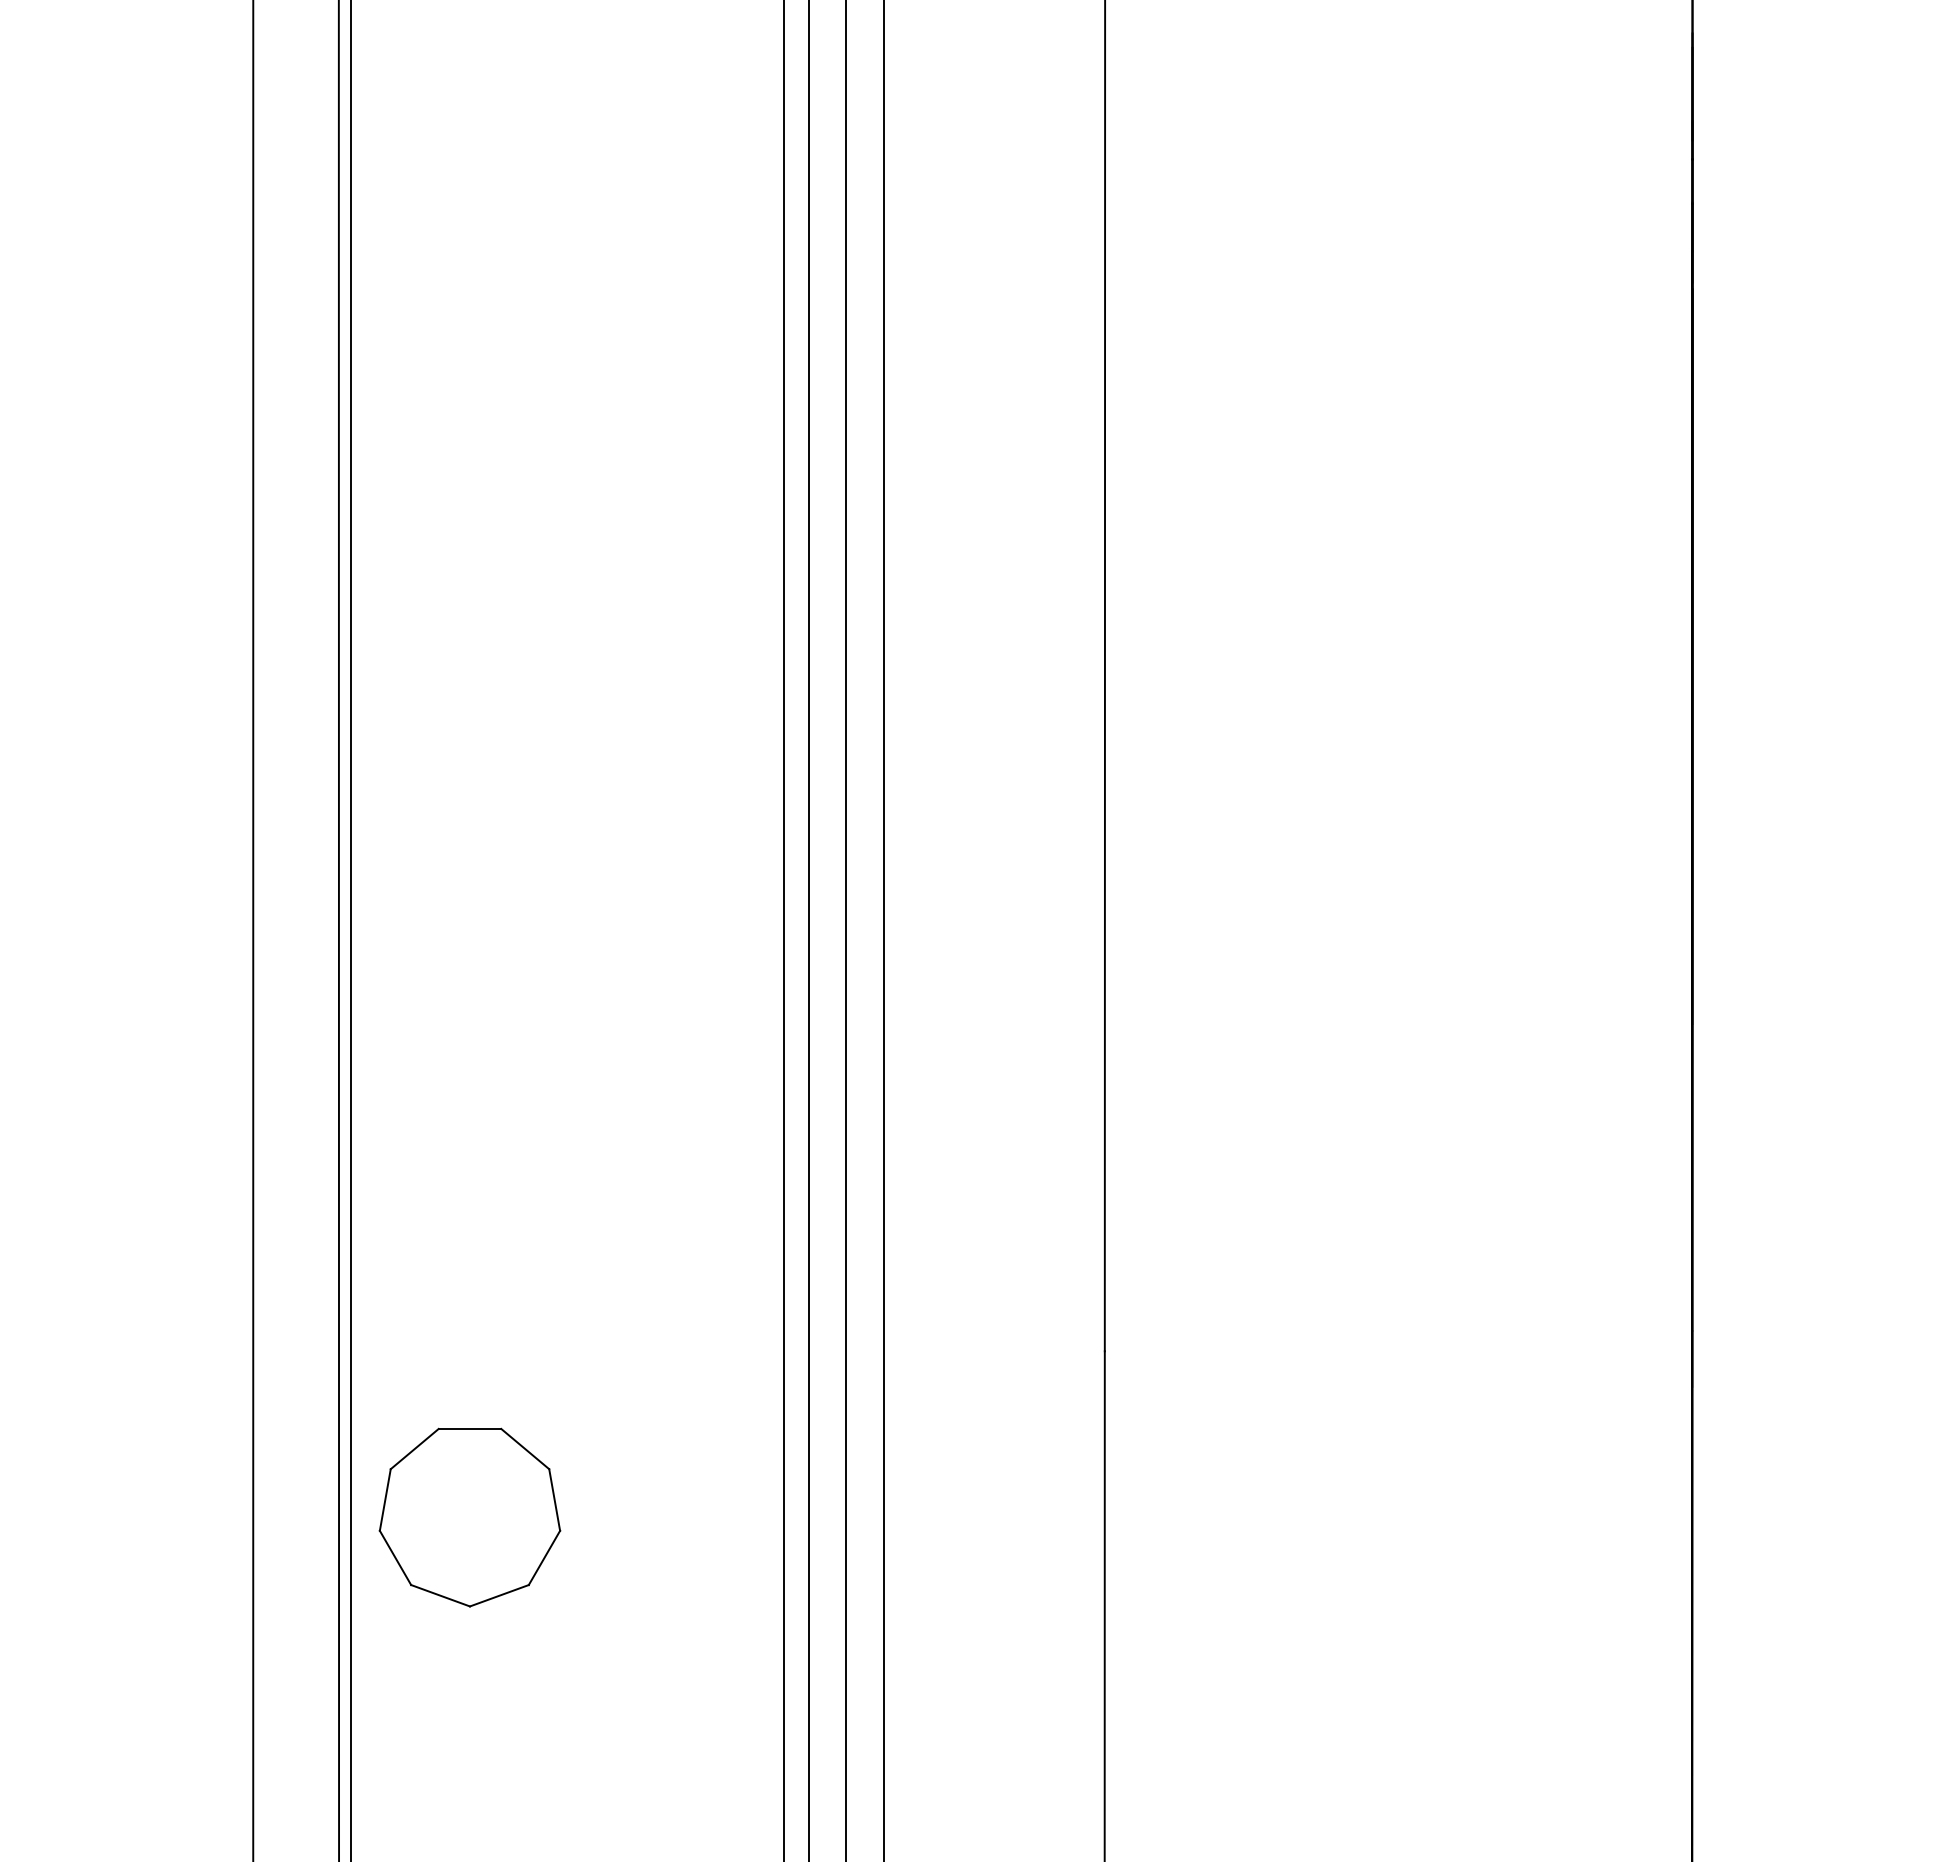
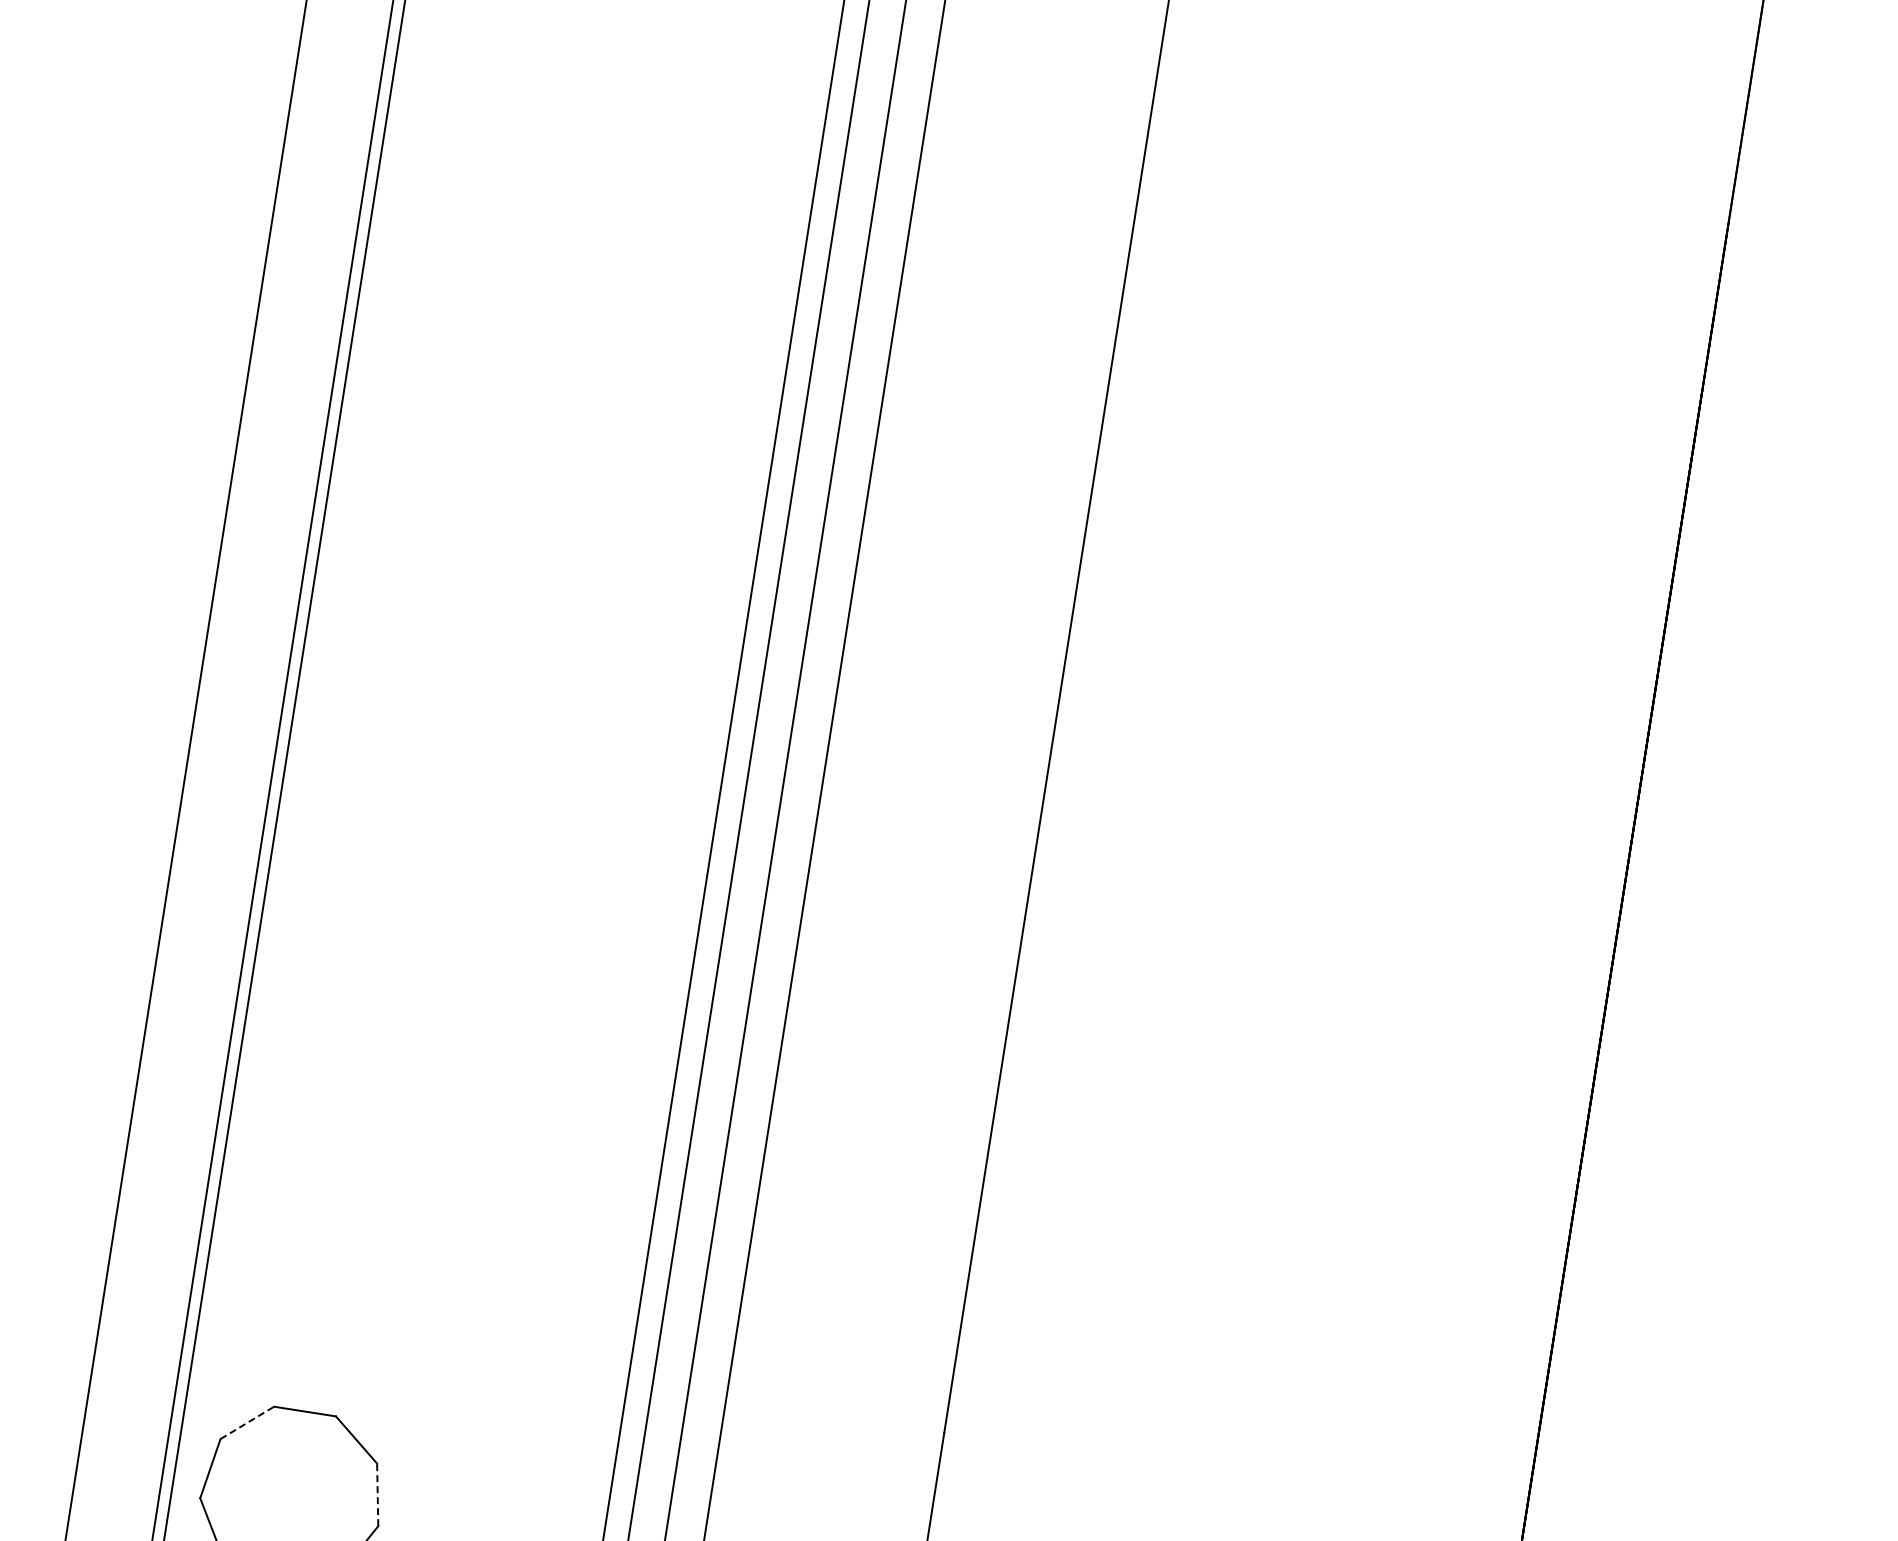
line: (415, 1448) -> (248, 1422), solid -> dashed
line: (554, 1499) -> (377, 1494), solid -> dashed

